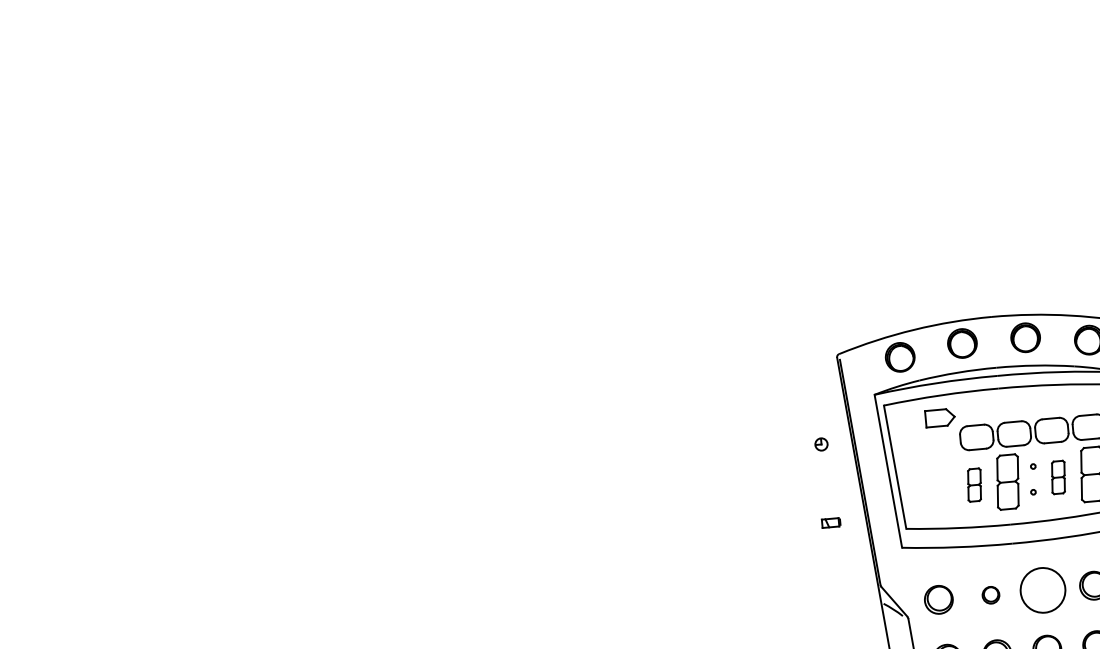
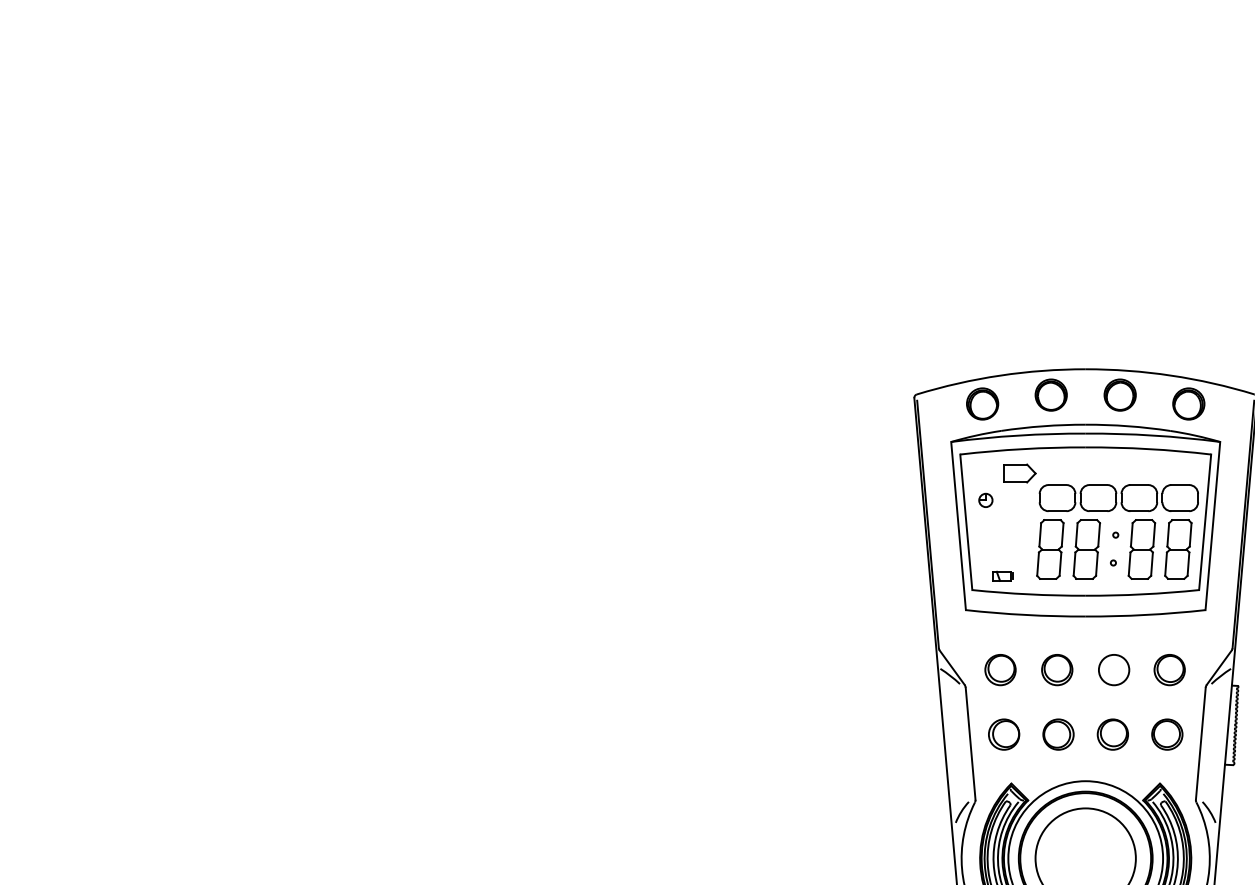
part: (821, 443) -> (985, 499), moved
part: (1058, 477) -> (1141, 549), size x1.67
part: (974, 485) -> (1050, 549), size x1.67
part: (831, 522) -> (1002, 575), moved
circle: (1042, 589) -> (1113, 669), size x0.62
part: (991, 595) -> (1057, 670), size x1.67

